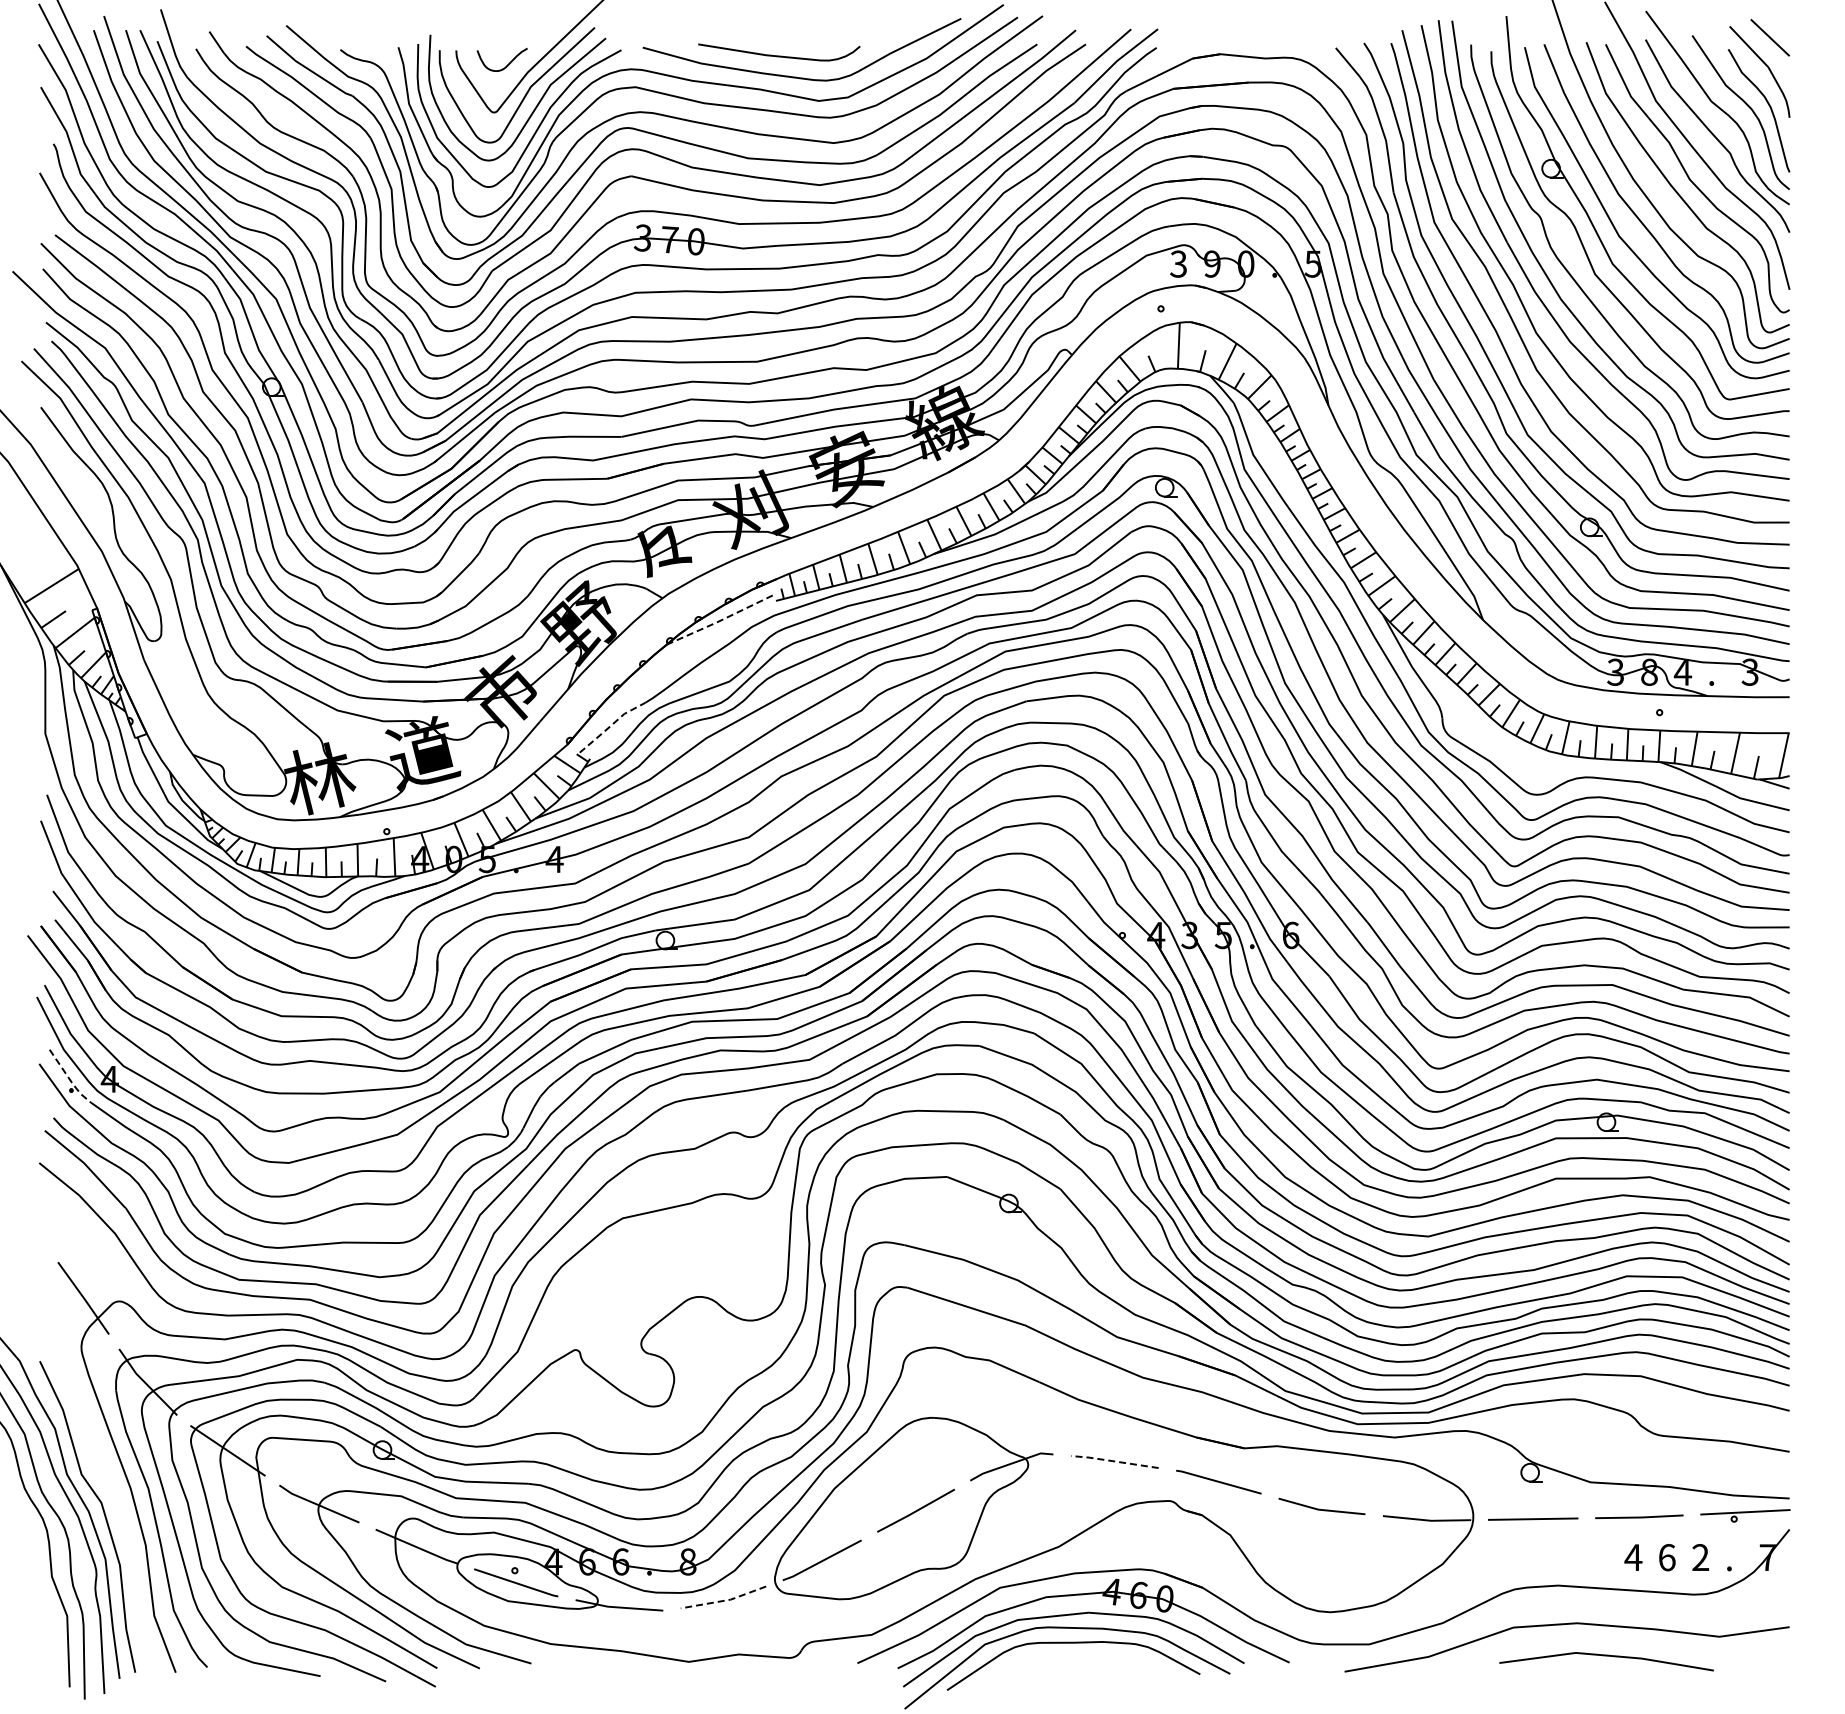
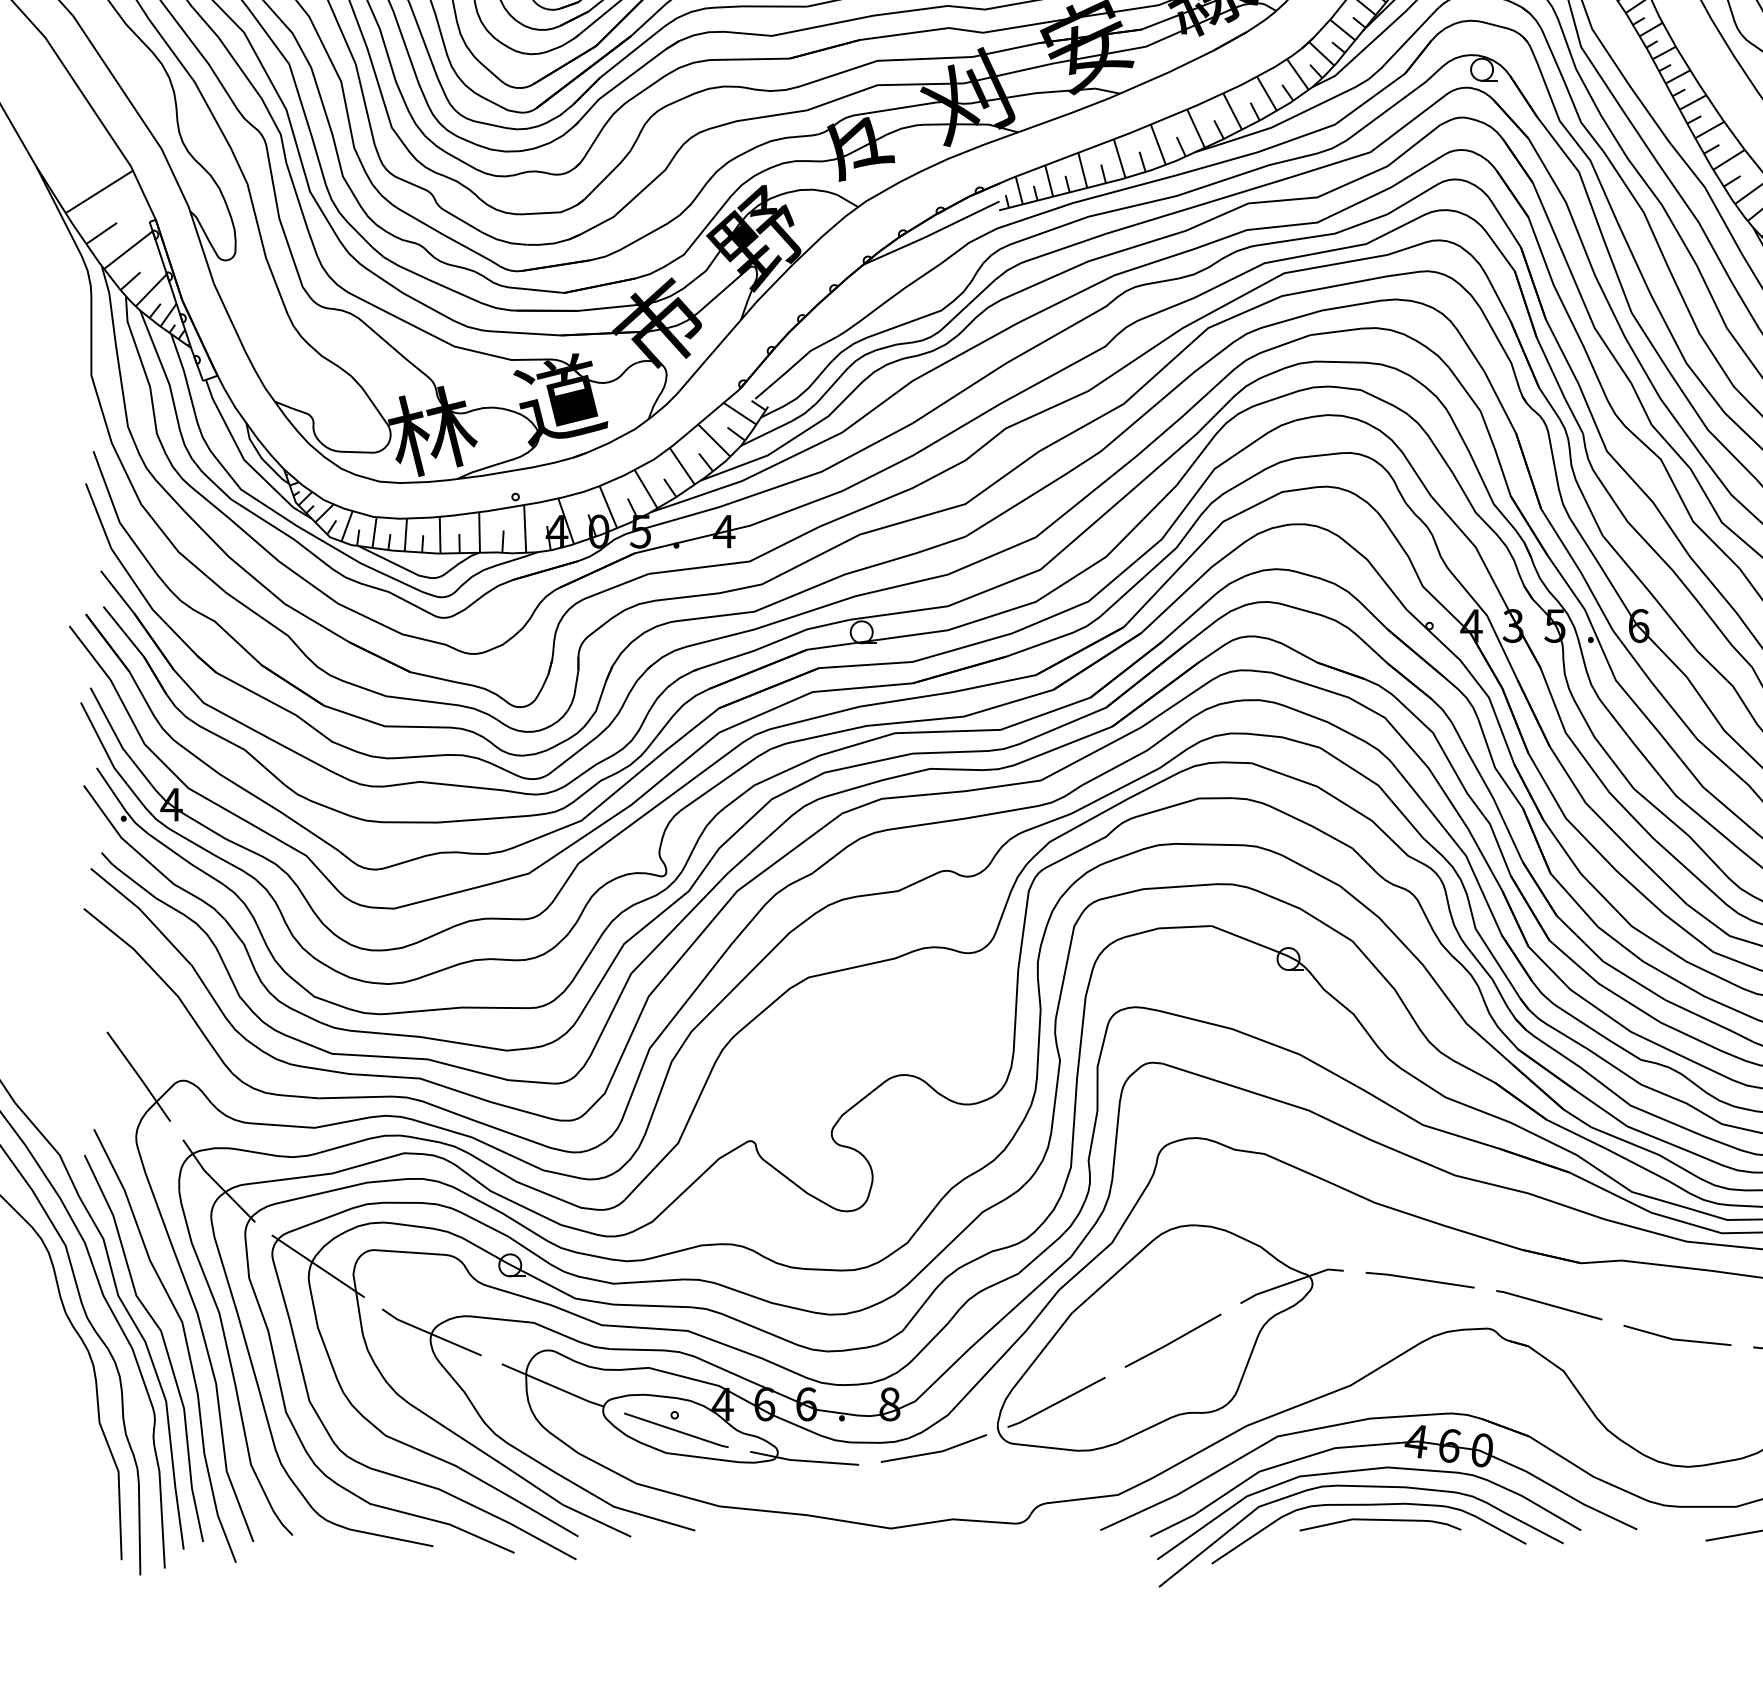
line: (721, 620) -> (931, 234), dashed -> solid
line: (611, 725) -> (794, 365), dashed -> solid
line: (69, 1079) -> (121, 804), dashed -> solid
line: (1113, 1461) -> (1418, 1279), dashed -> solid
curve: (120, 1510) -> (184, 1340), added
line: (724, 1600) -> (935, 1452), dashed -> solid
curve: (1083, 1655) -> (1381, 1520), added

